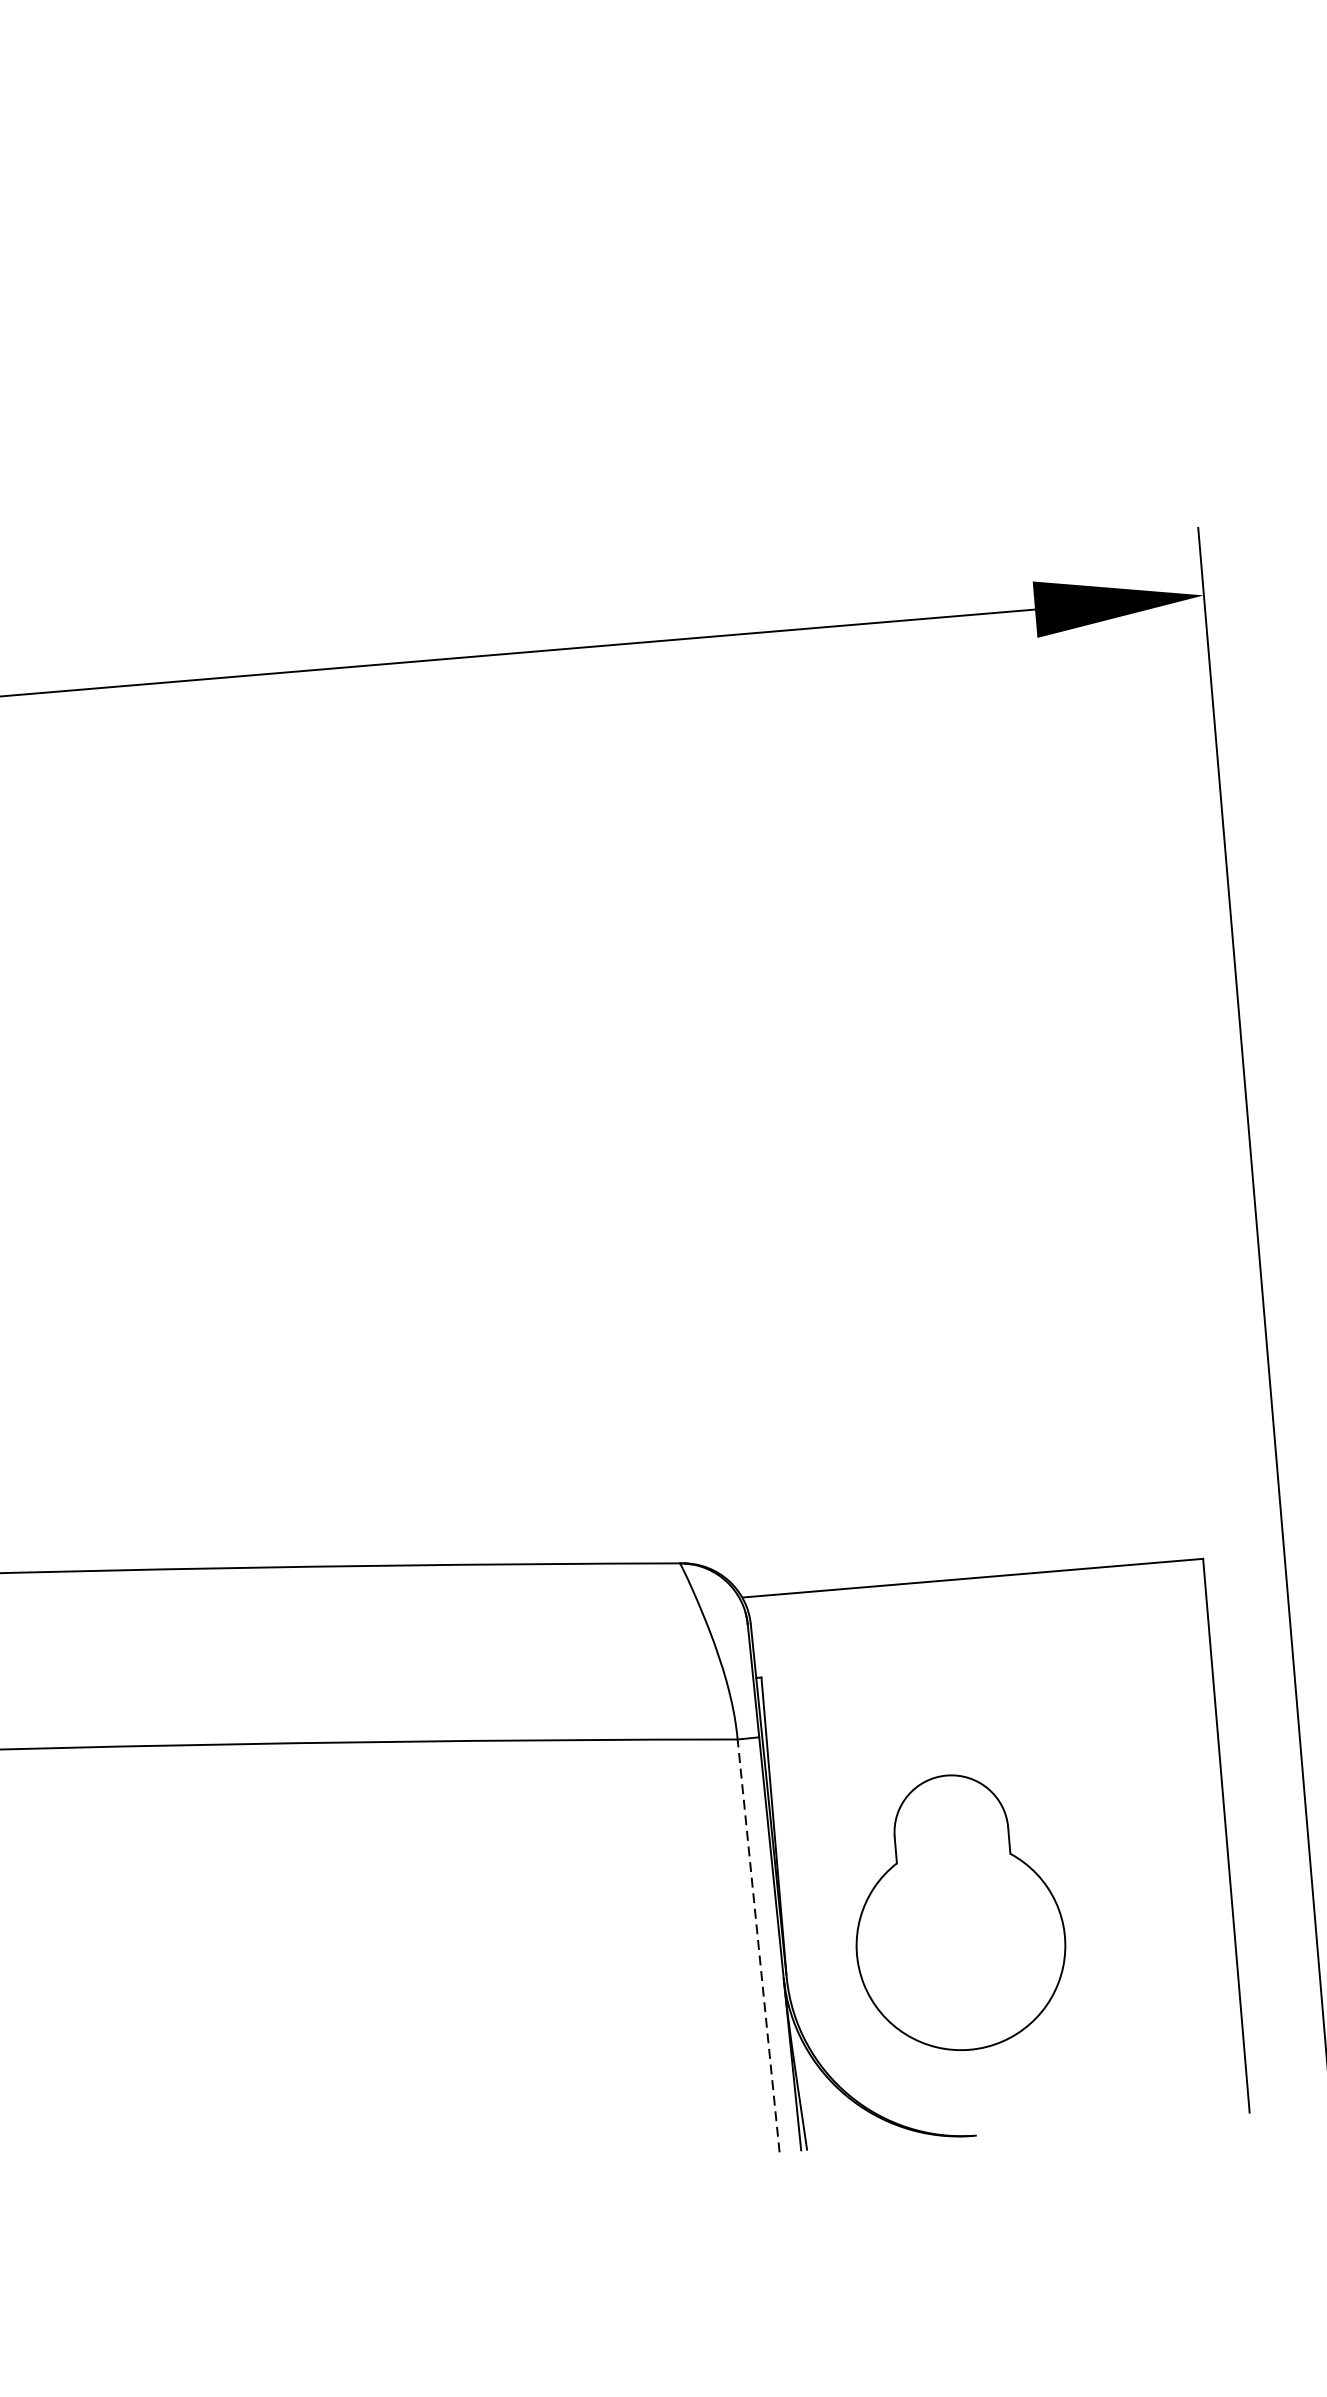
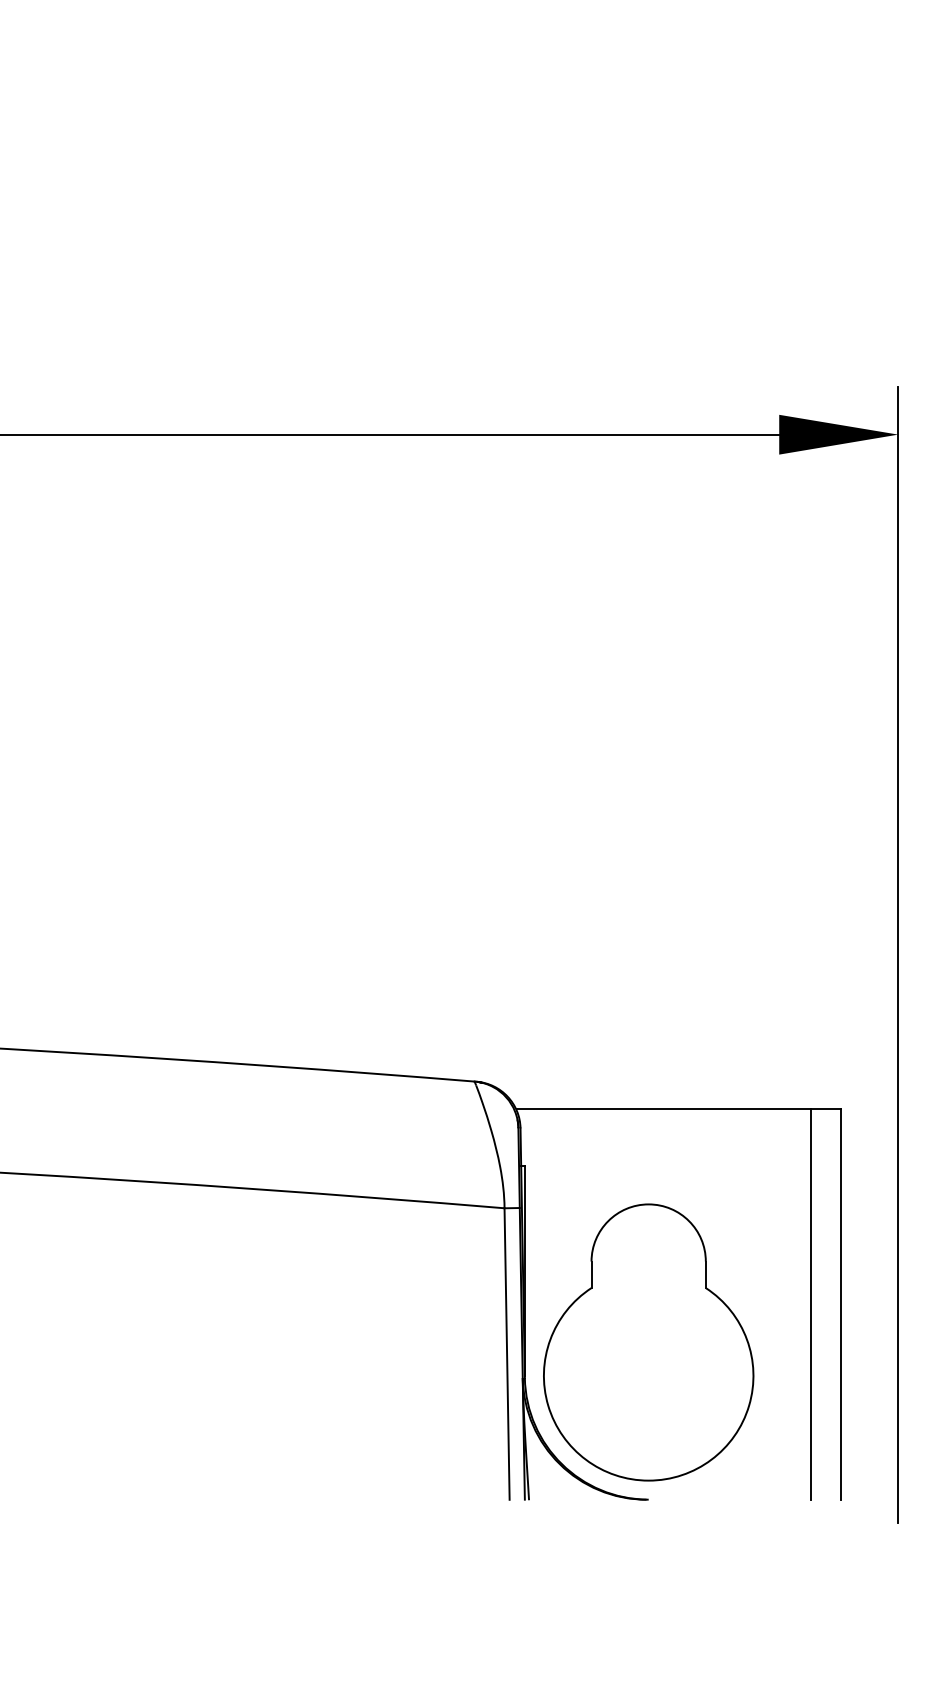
line: (1183, 1839) -> (810, 1304), added
part: (957, 1912) -> (648, 1342), size x1.43
line: (759, 1946) -> (507, 1354), dashed -> solid

